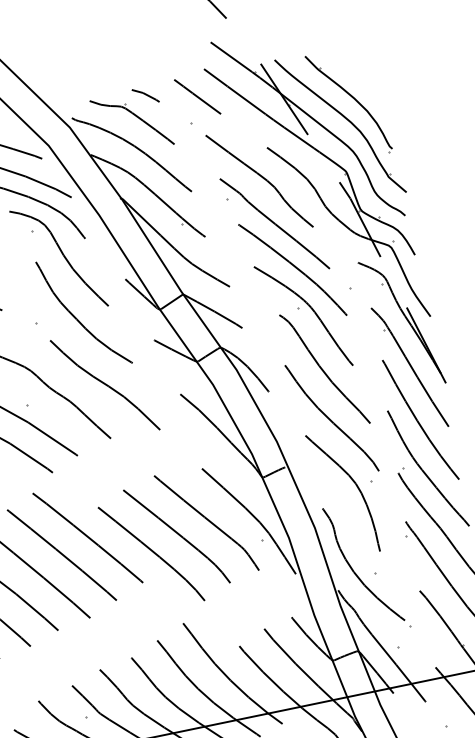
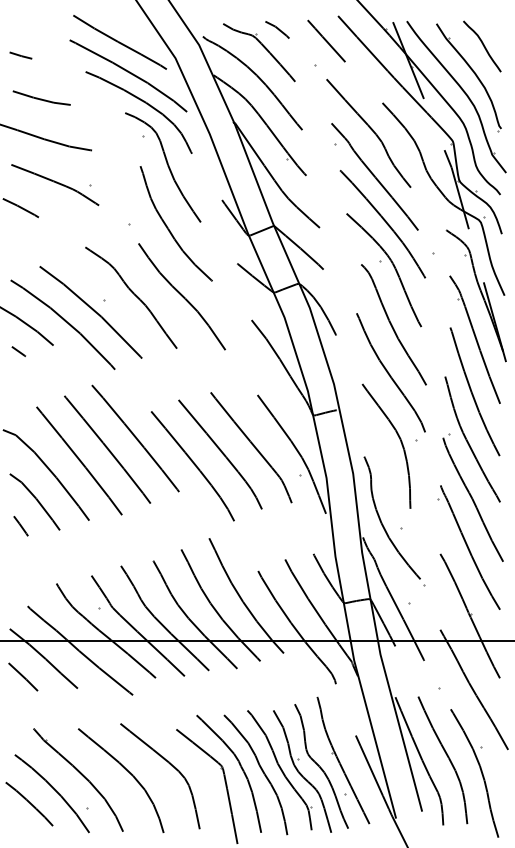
curve: (355, 68) -> (482, 45), added

